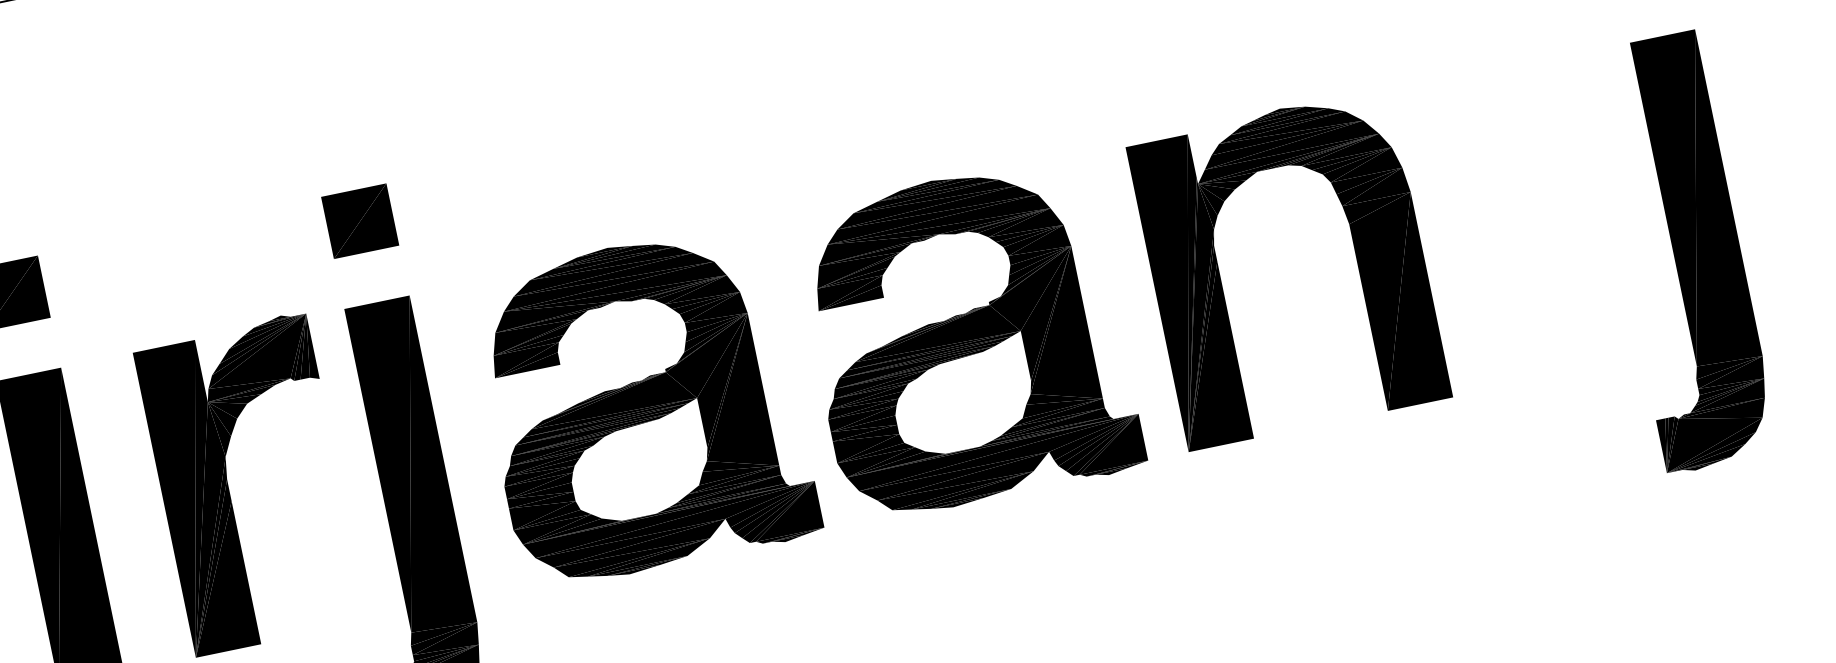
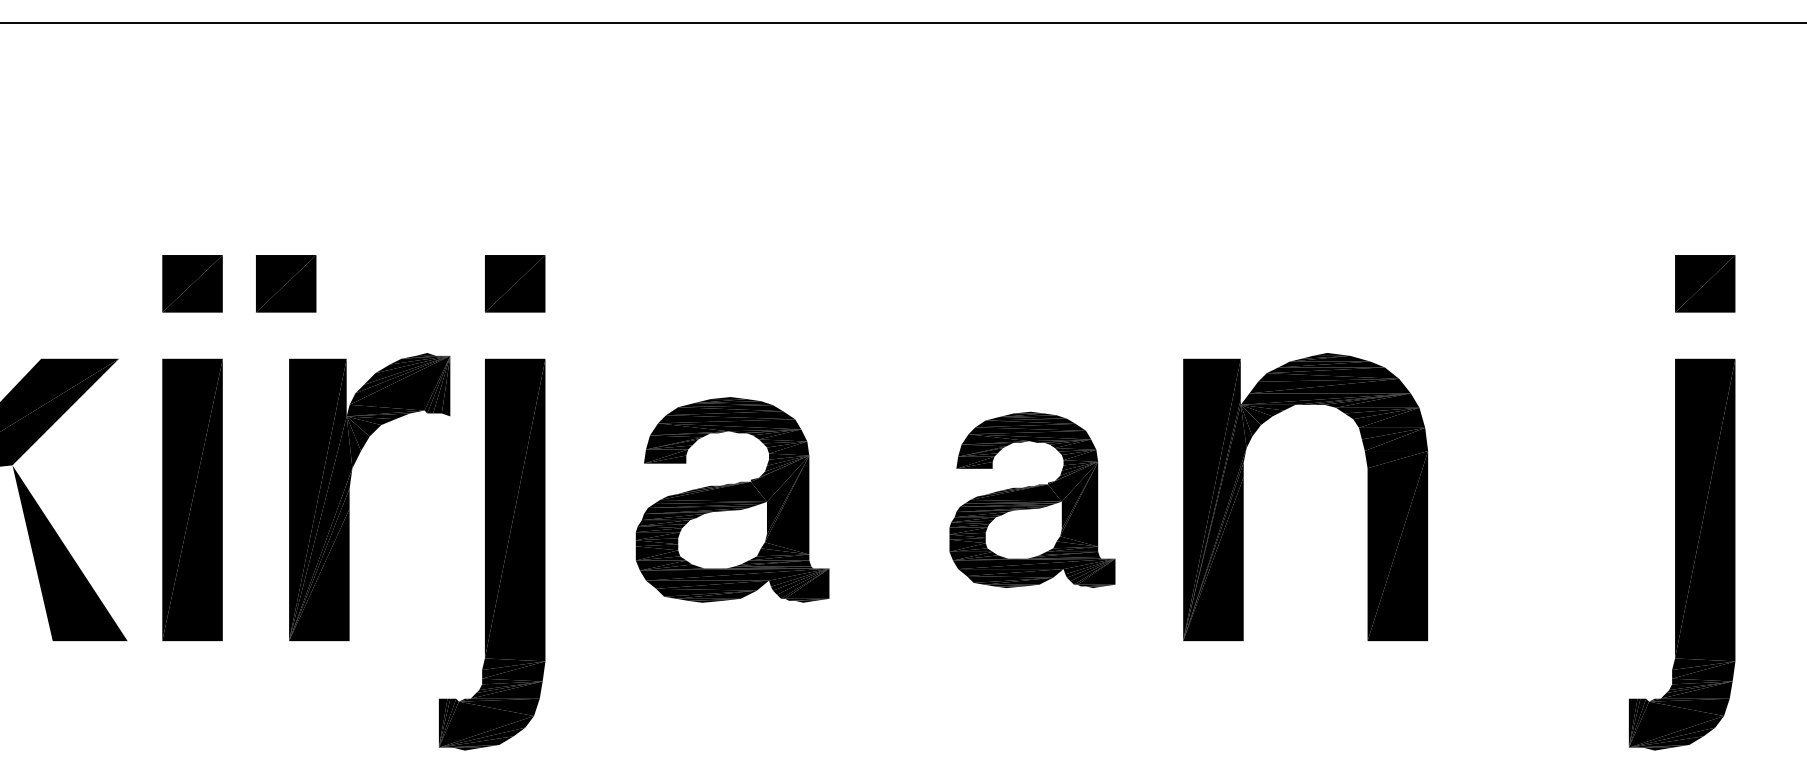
part: (113, 272) -> (286, 283), added
part: (1221, 283) -> (1243, 497), moved
part: (967, 338) -> (1032, 499), size x0.6
part: (643, 405) -> (732, 499), size x0.7

